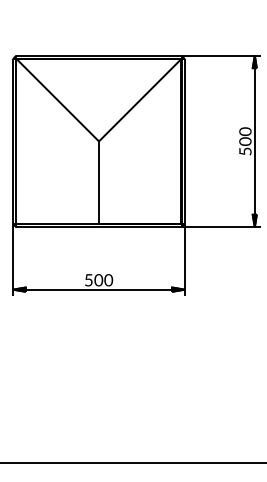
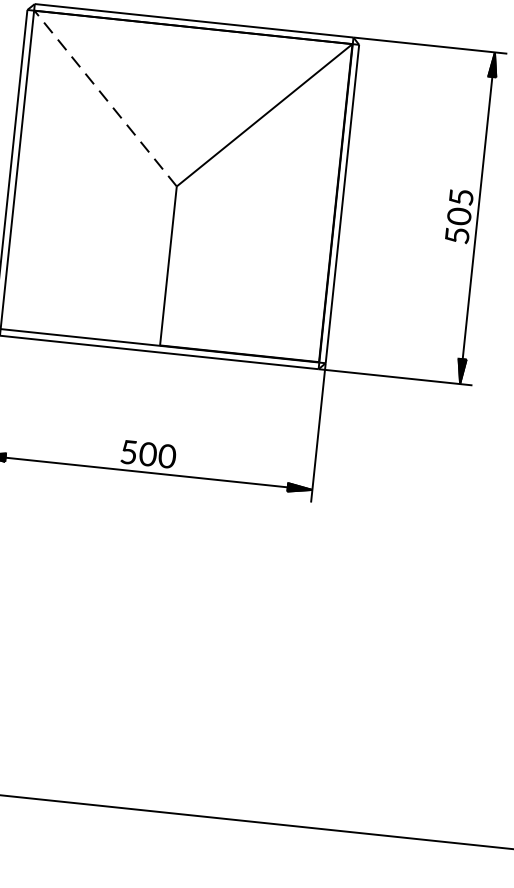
line: (57, 99) -> (105, 97), solid -> dashed
text: (245, 131) -> (461, 196), 500 -> 505

